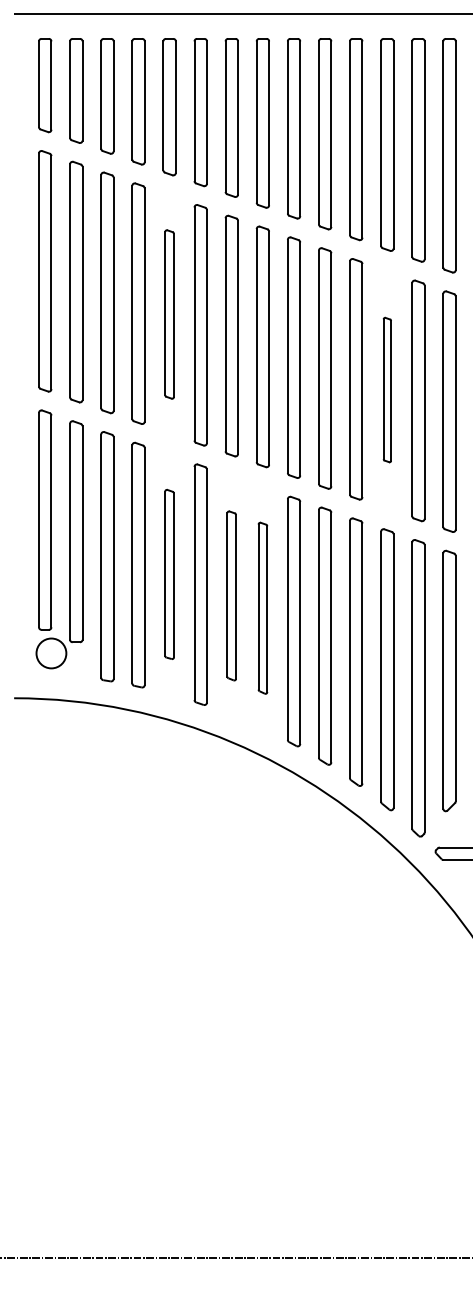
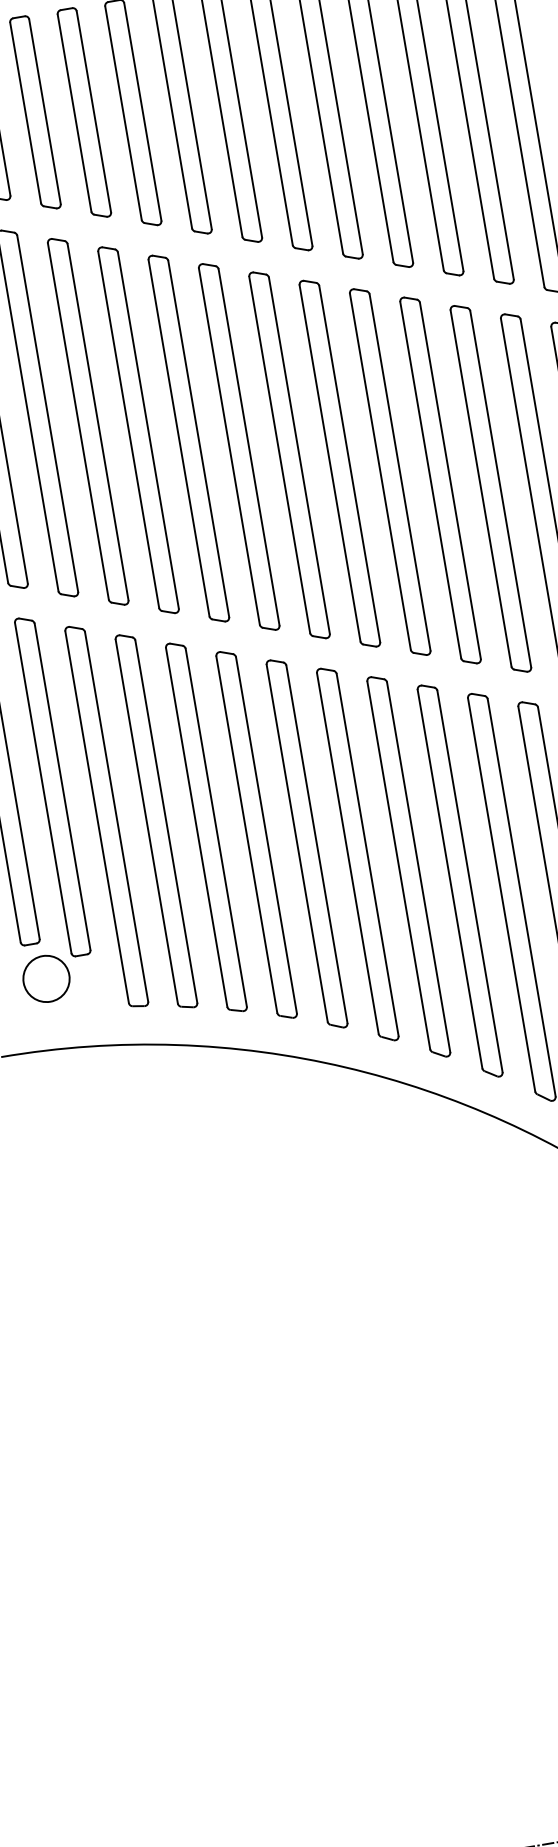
part: (169, 314) -> (138, 430), size x1.43
part: (387, 389) -> (490, 487), size x1.67
part: (169, 574) -> (206, 827), size x1.43
part: (231, 595) -> (306, 843), size x1.43
part: (262, 608) -> (357, 855), size x1.43

